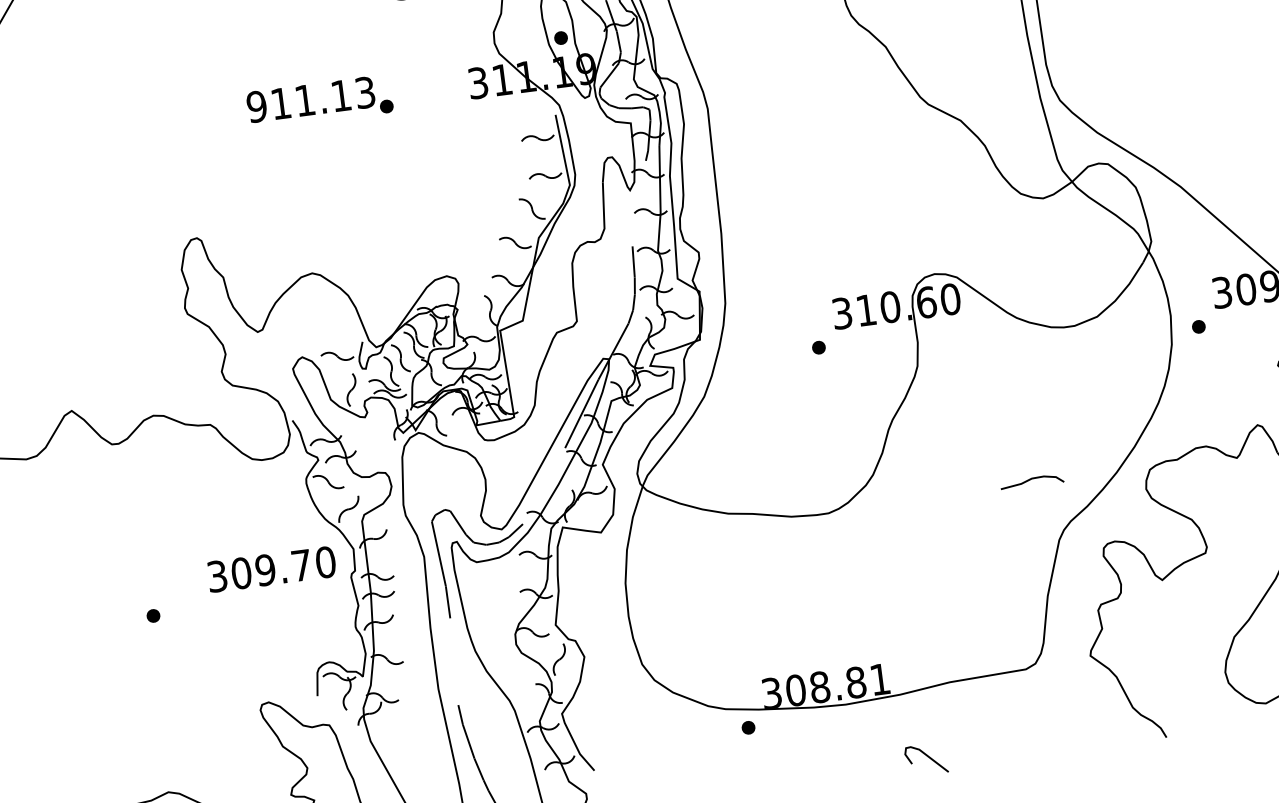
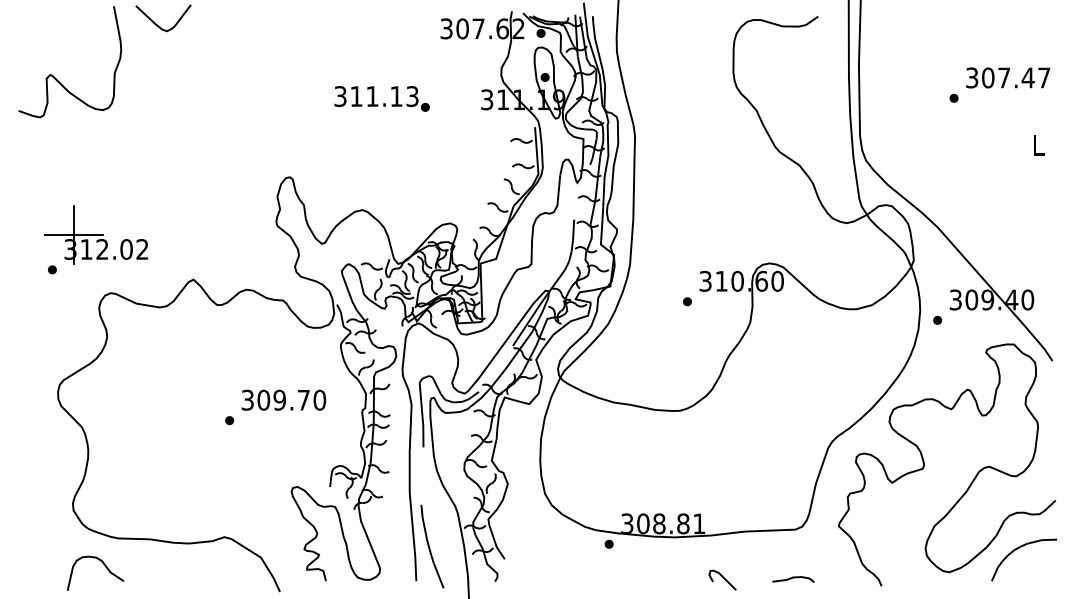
text: (256, 106) -> (340, 96), 911.13 -> 311.13
curve: (1031, 480) -> (793, 578), moved
text: (271, 568) -> (283, 399), moved

